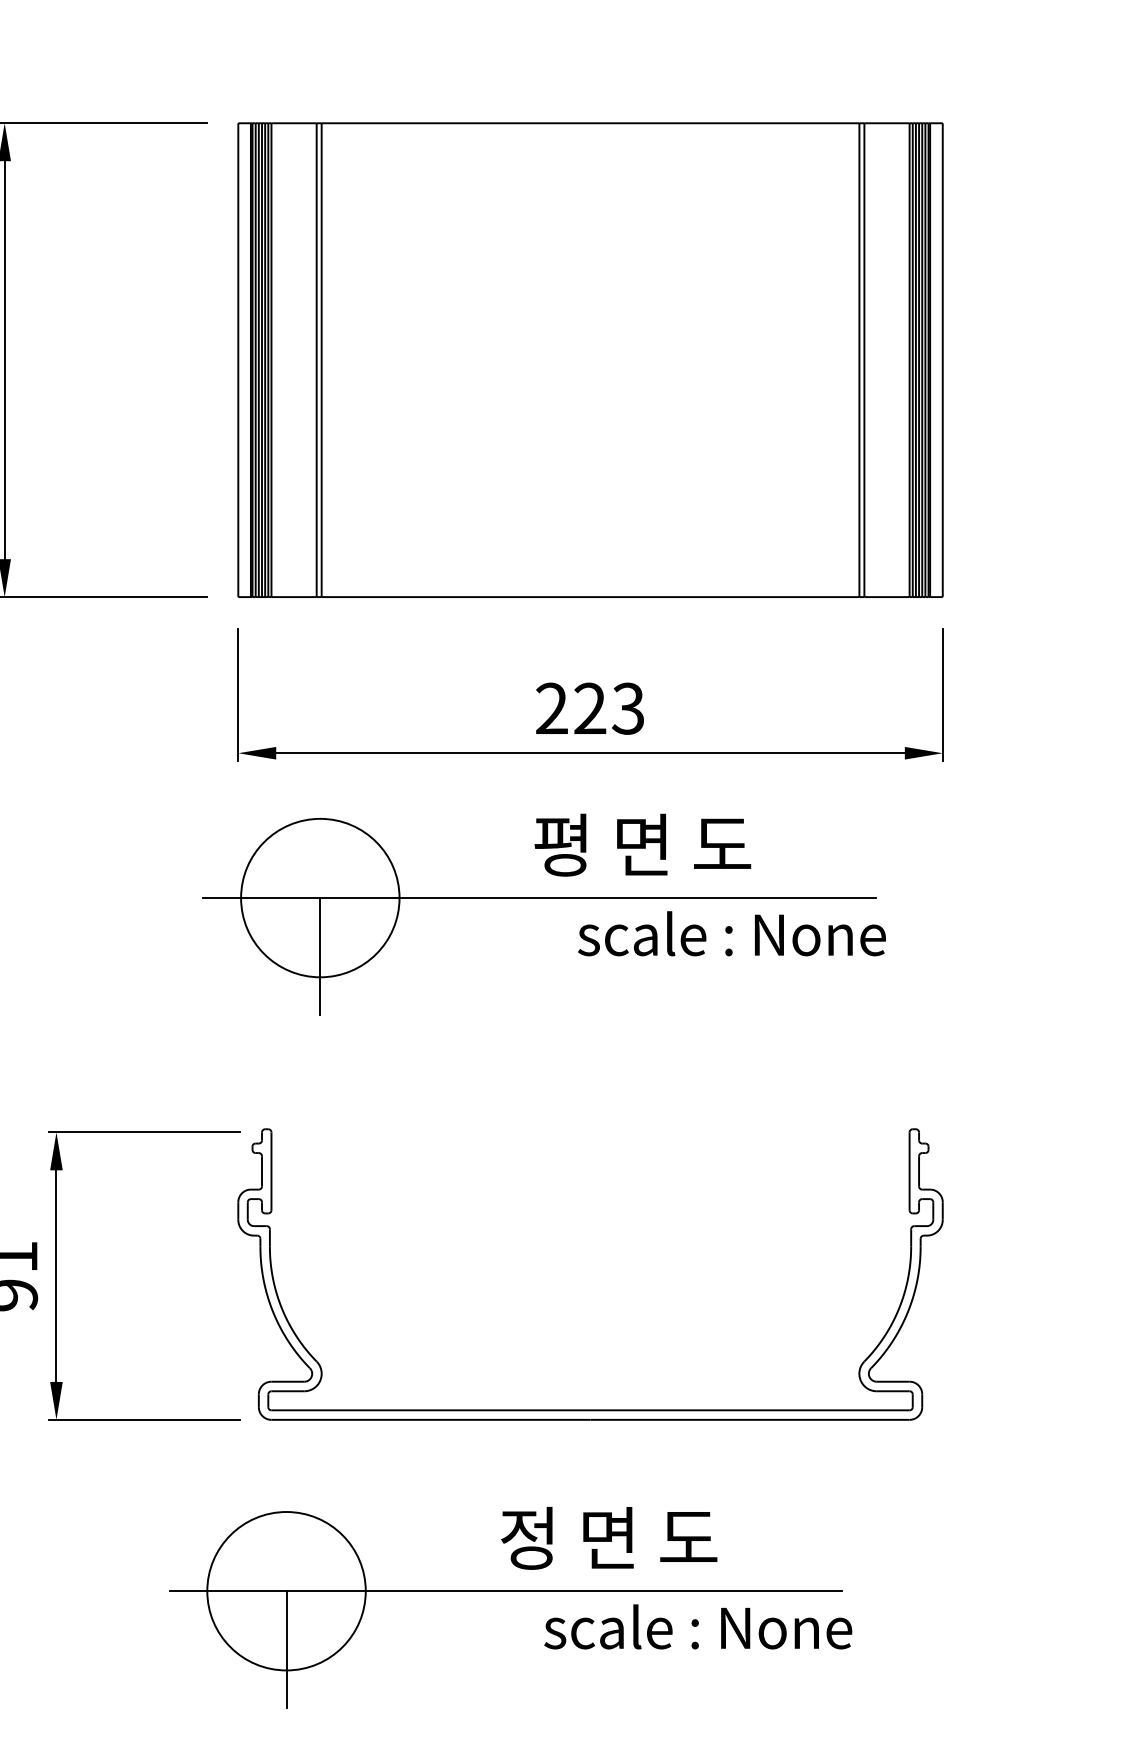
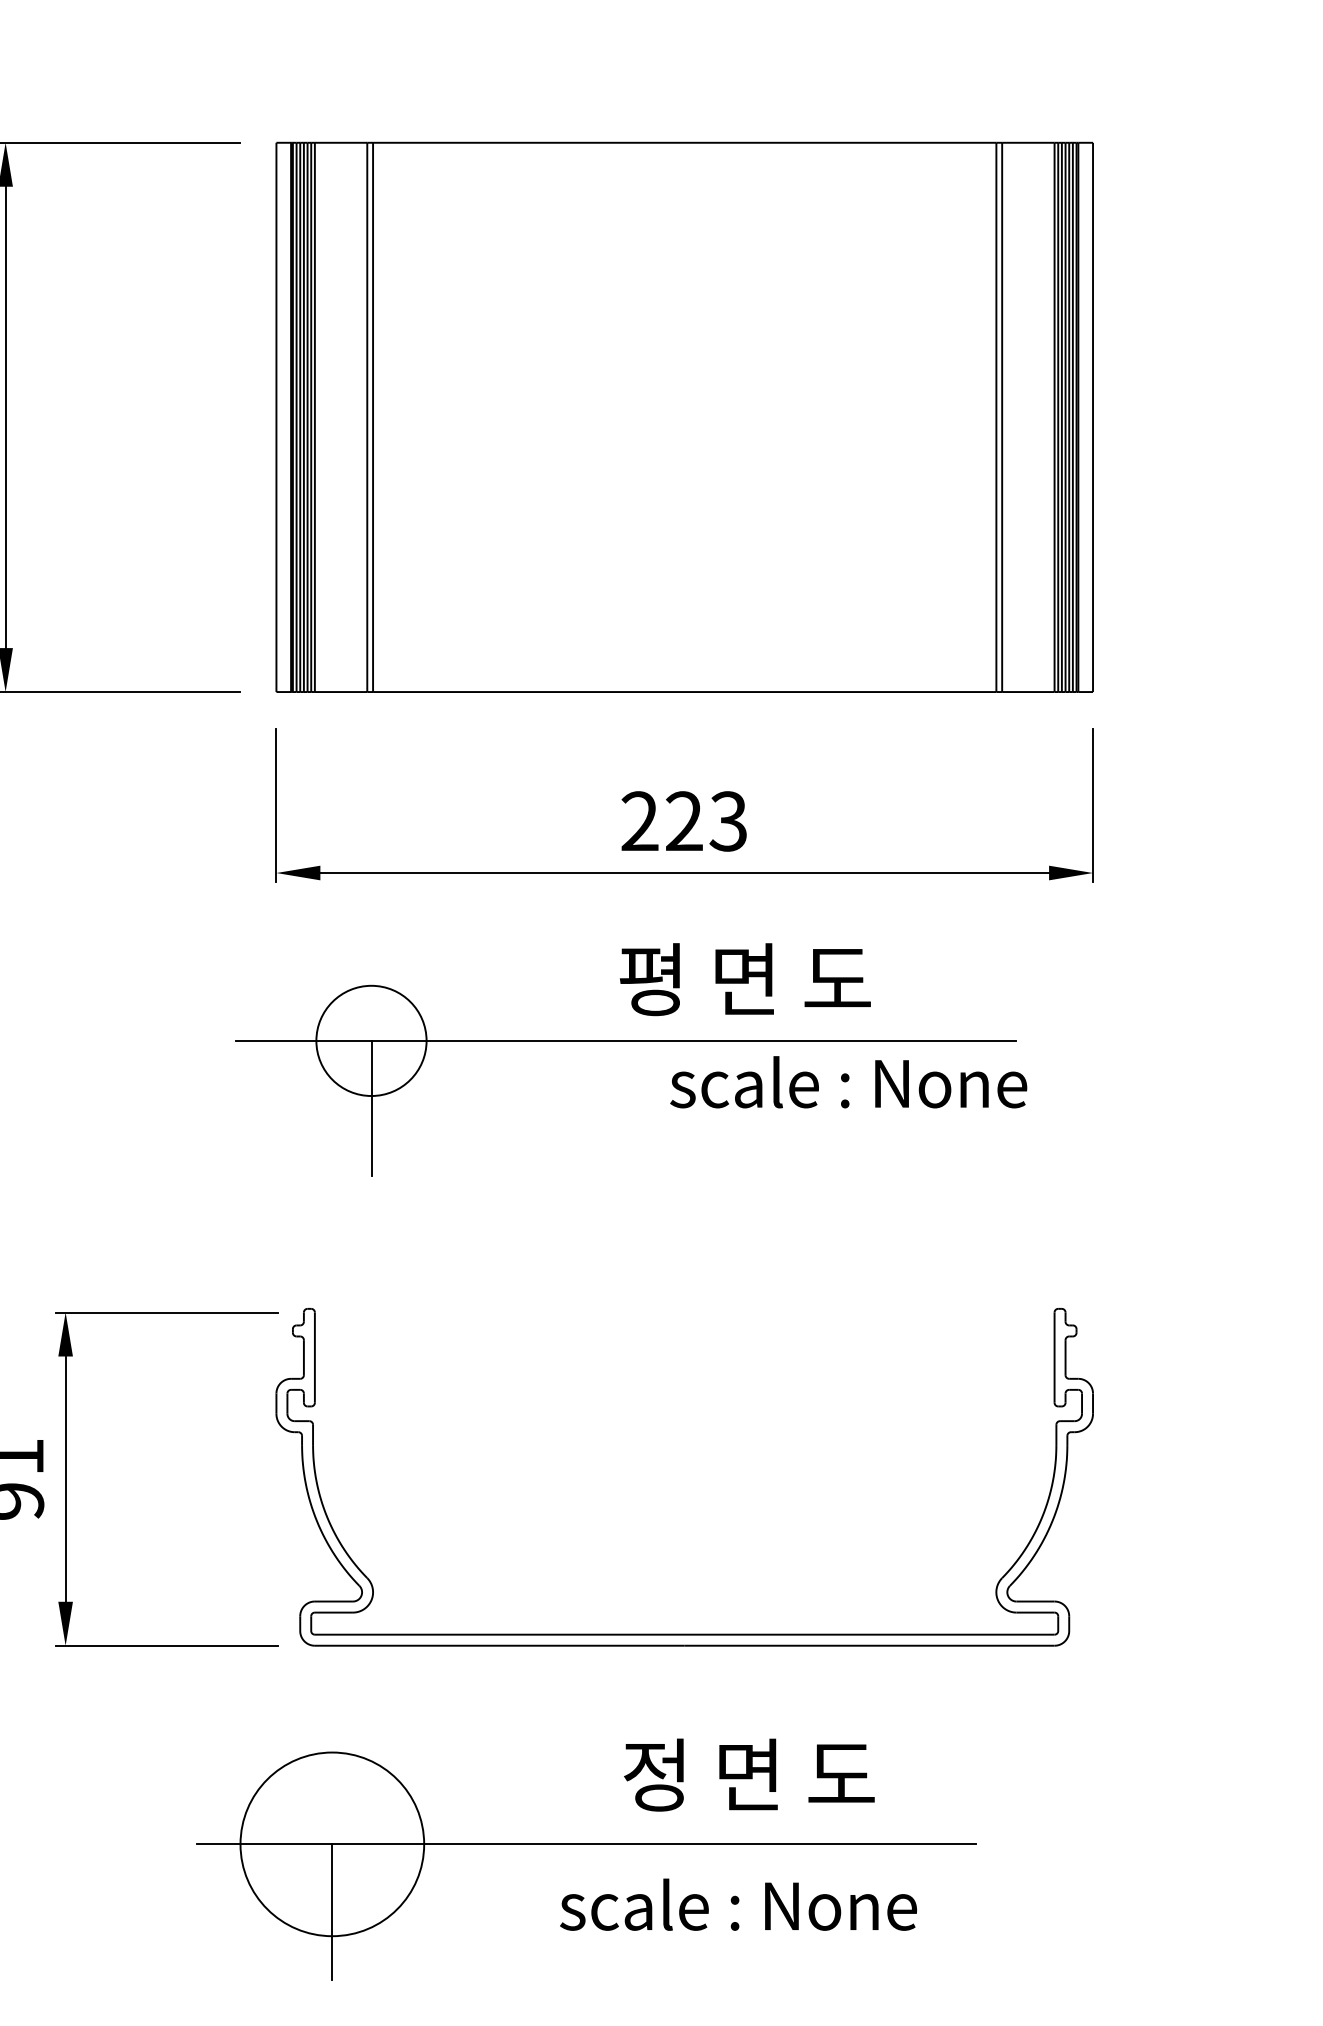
circle: (320, 897) -> (371, 1040), size x0.6
text: (609, 1537) -> (749, 1774), moved
text: (698, 1626) -> (738, 1904), moved

